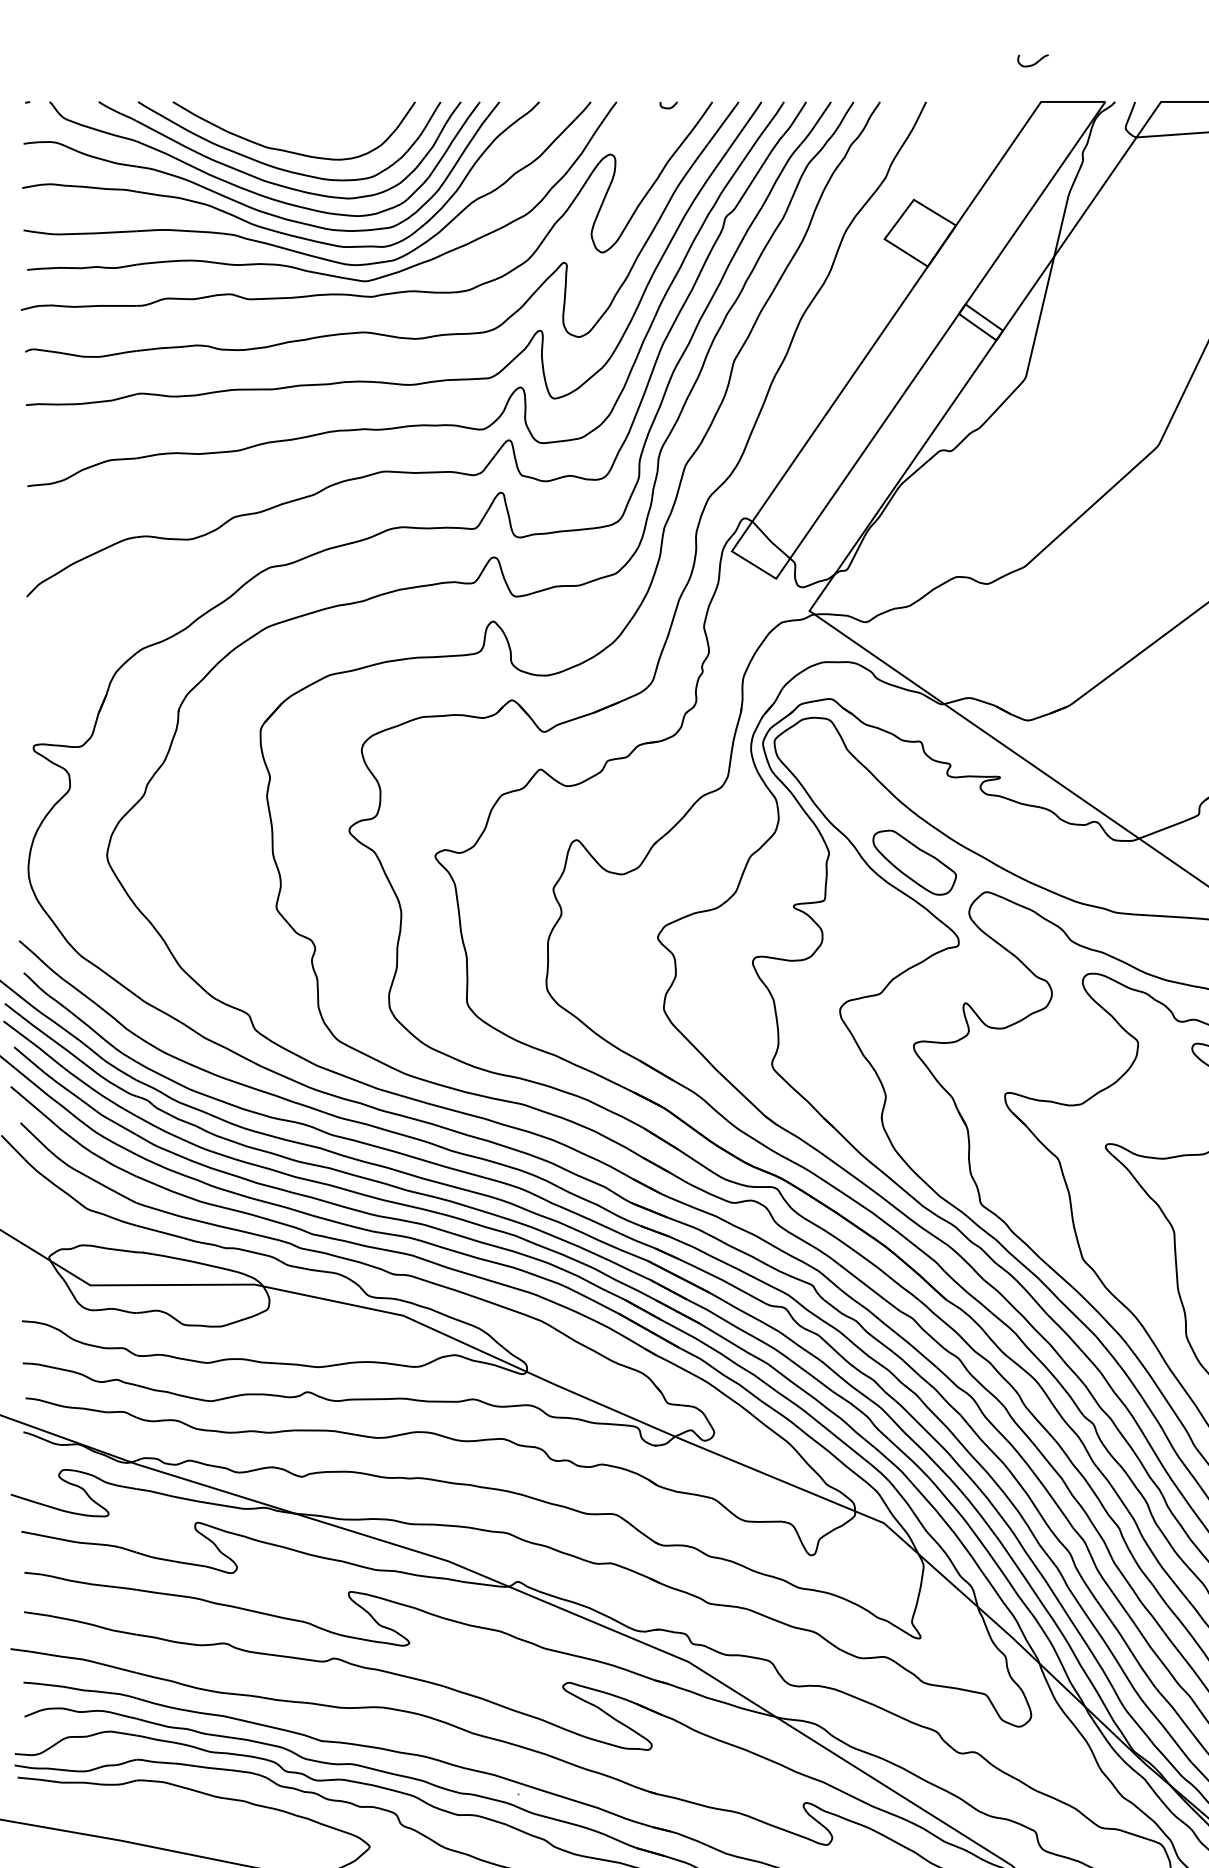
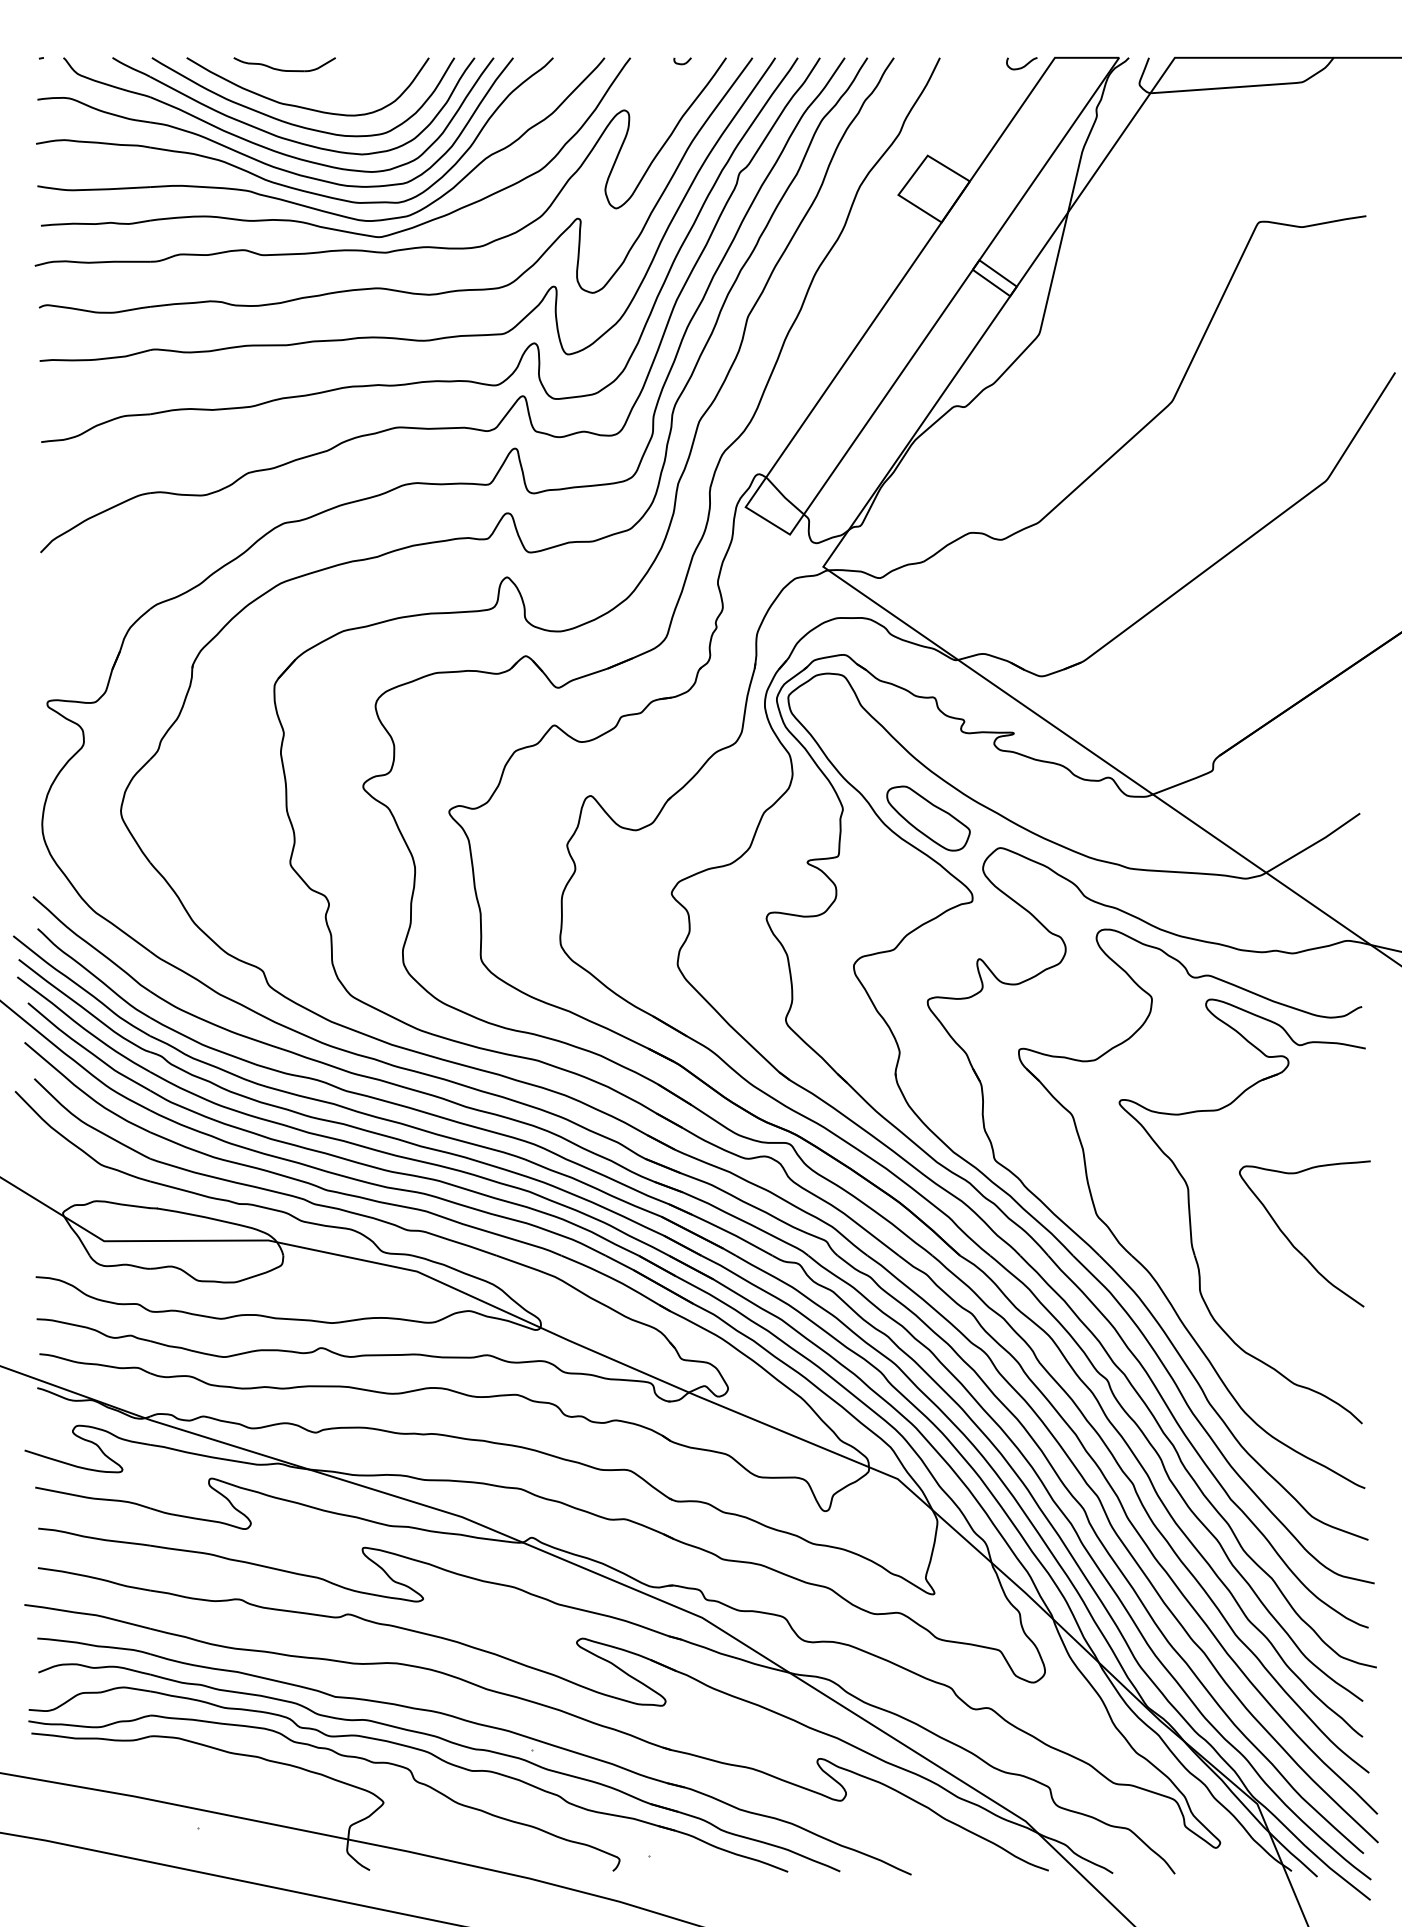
curve: (1033, 63) -> (1022, 66), moved
part: (270, 108) -> (284, 64), added

